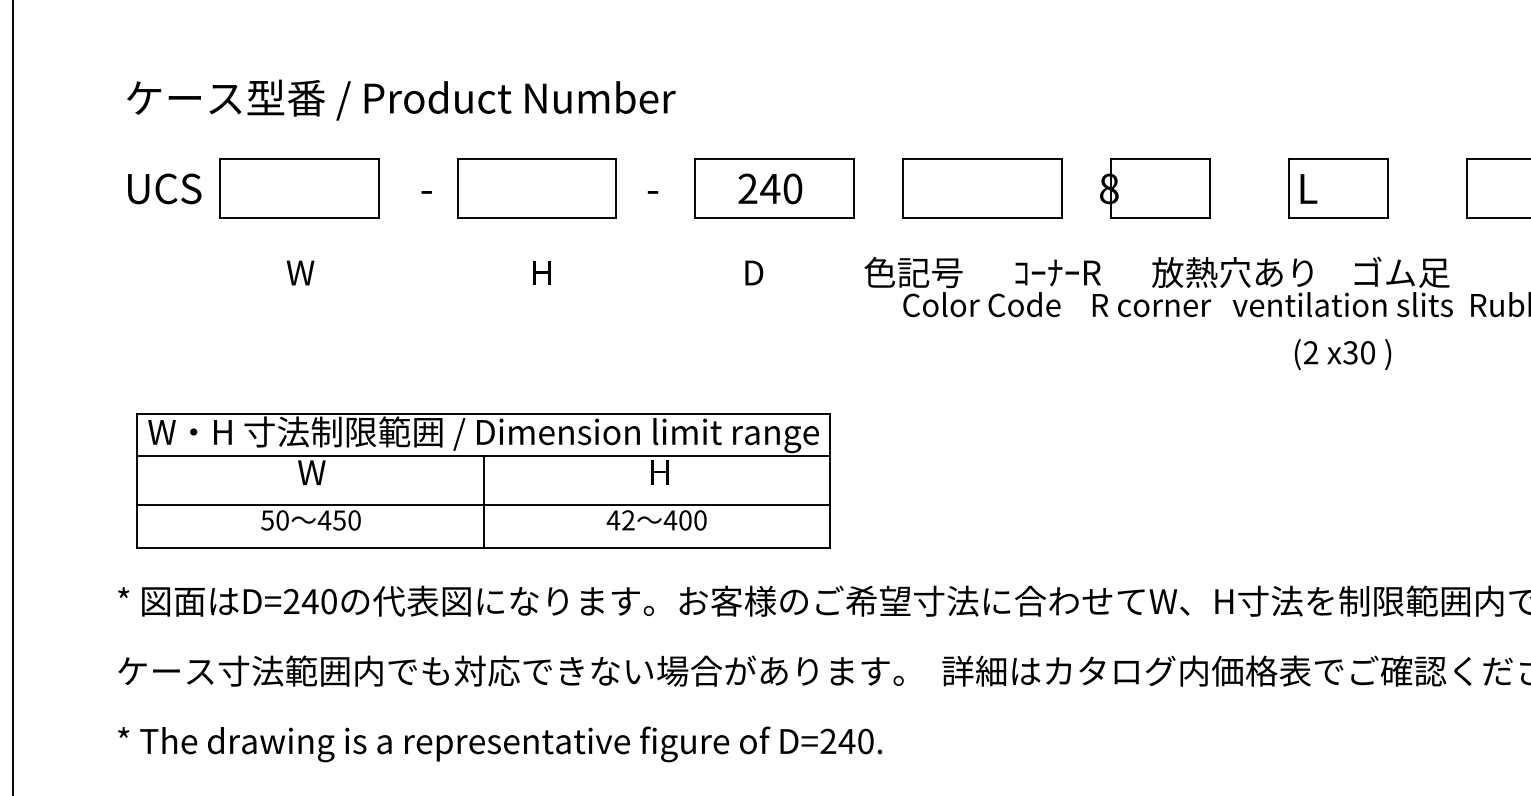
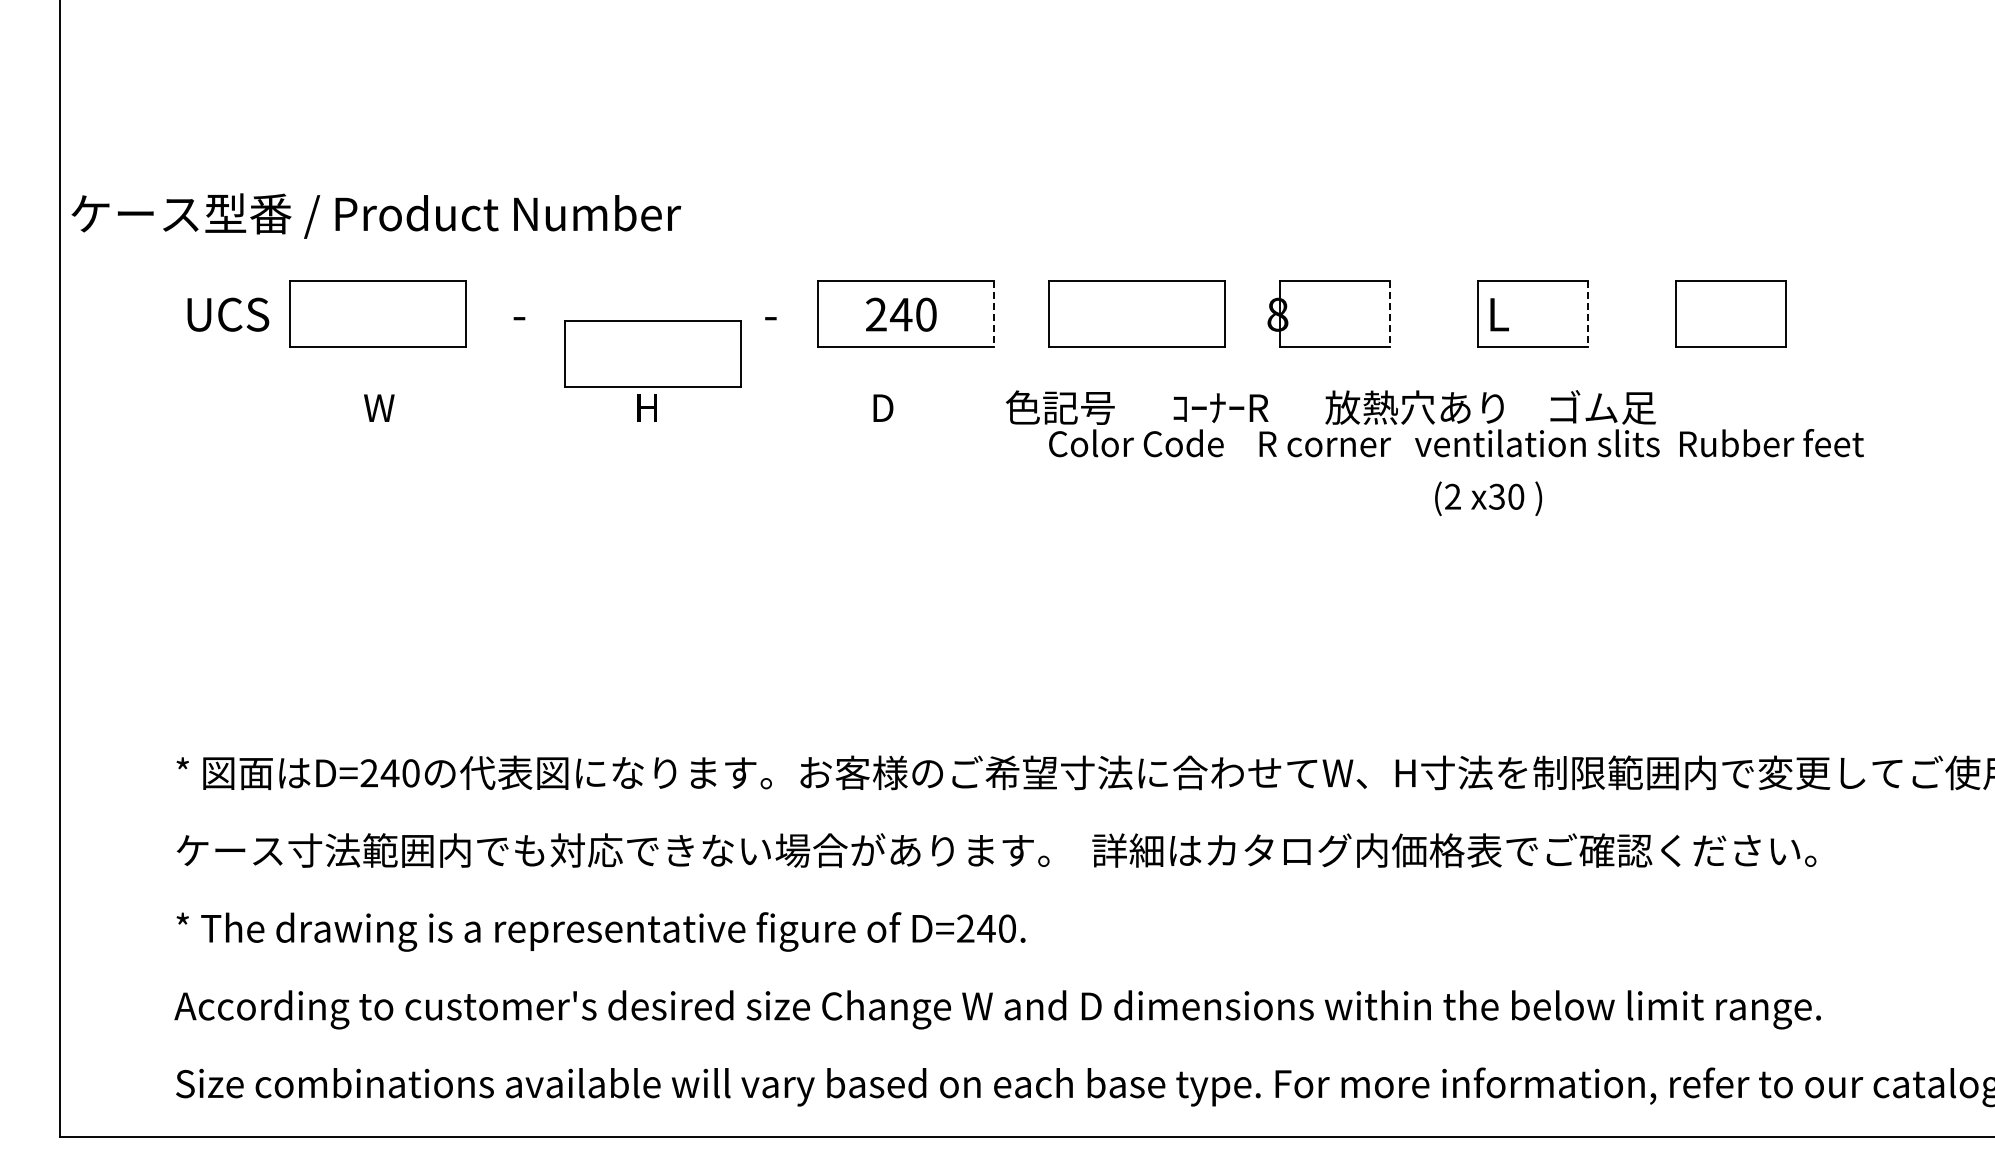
text: (401, 99) -> (376, 215), moved
part: (536, 187) -> (652, 353), moved
line: (853, 188) -> (993, 314), solid -> dashed
line: (1209, 188) -> (1389, 314), solid -> dashed
line: (1387, 188) -> (1587, 314), solid -> dashed
text: (1342, 354) -> (1488, 498), moved
part: (483, 481) -> (582, 639), removed

